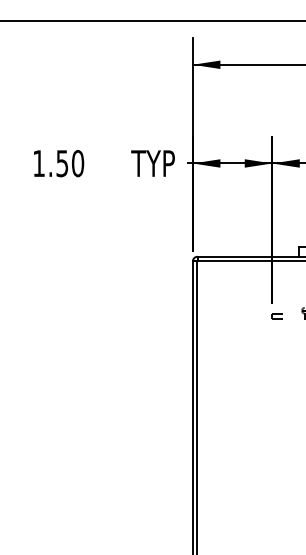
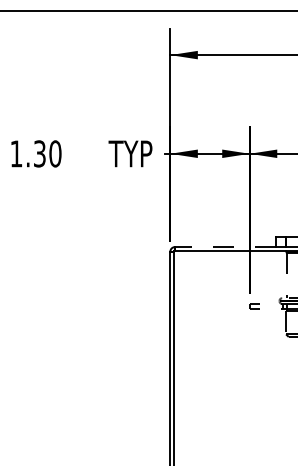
text: (62, 163) -> (39, 153), 1.50 -> 1.30
line: (248, 256) -> (225, 246), solid -> dashed

